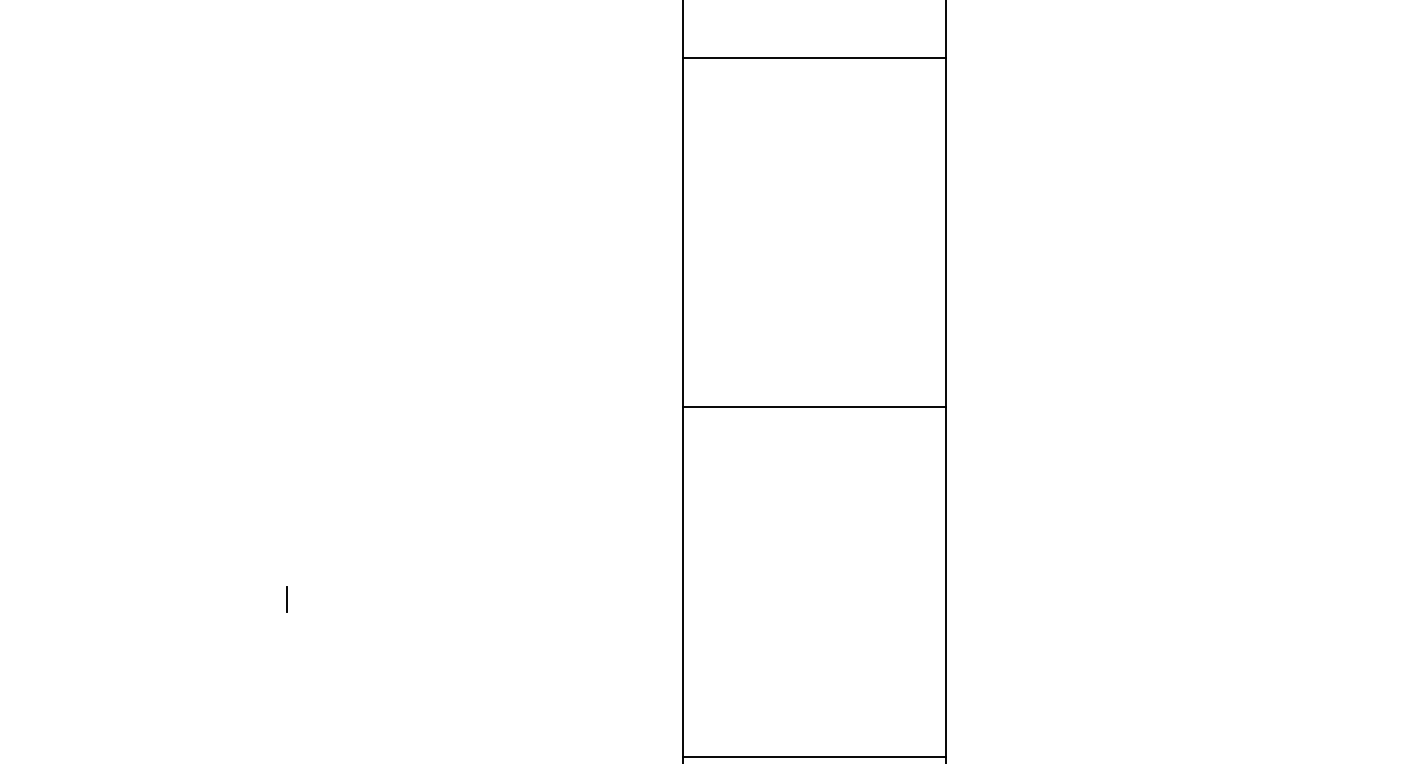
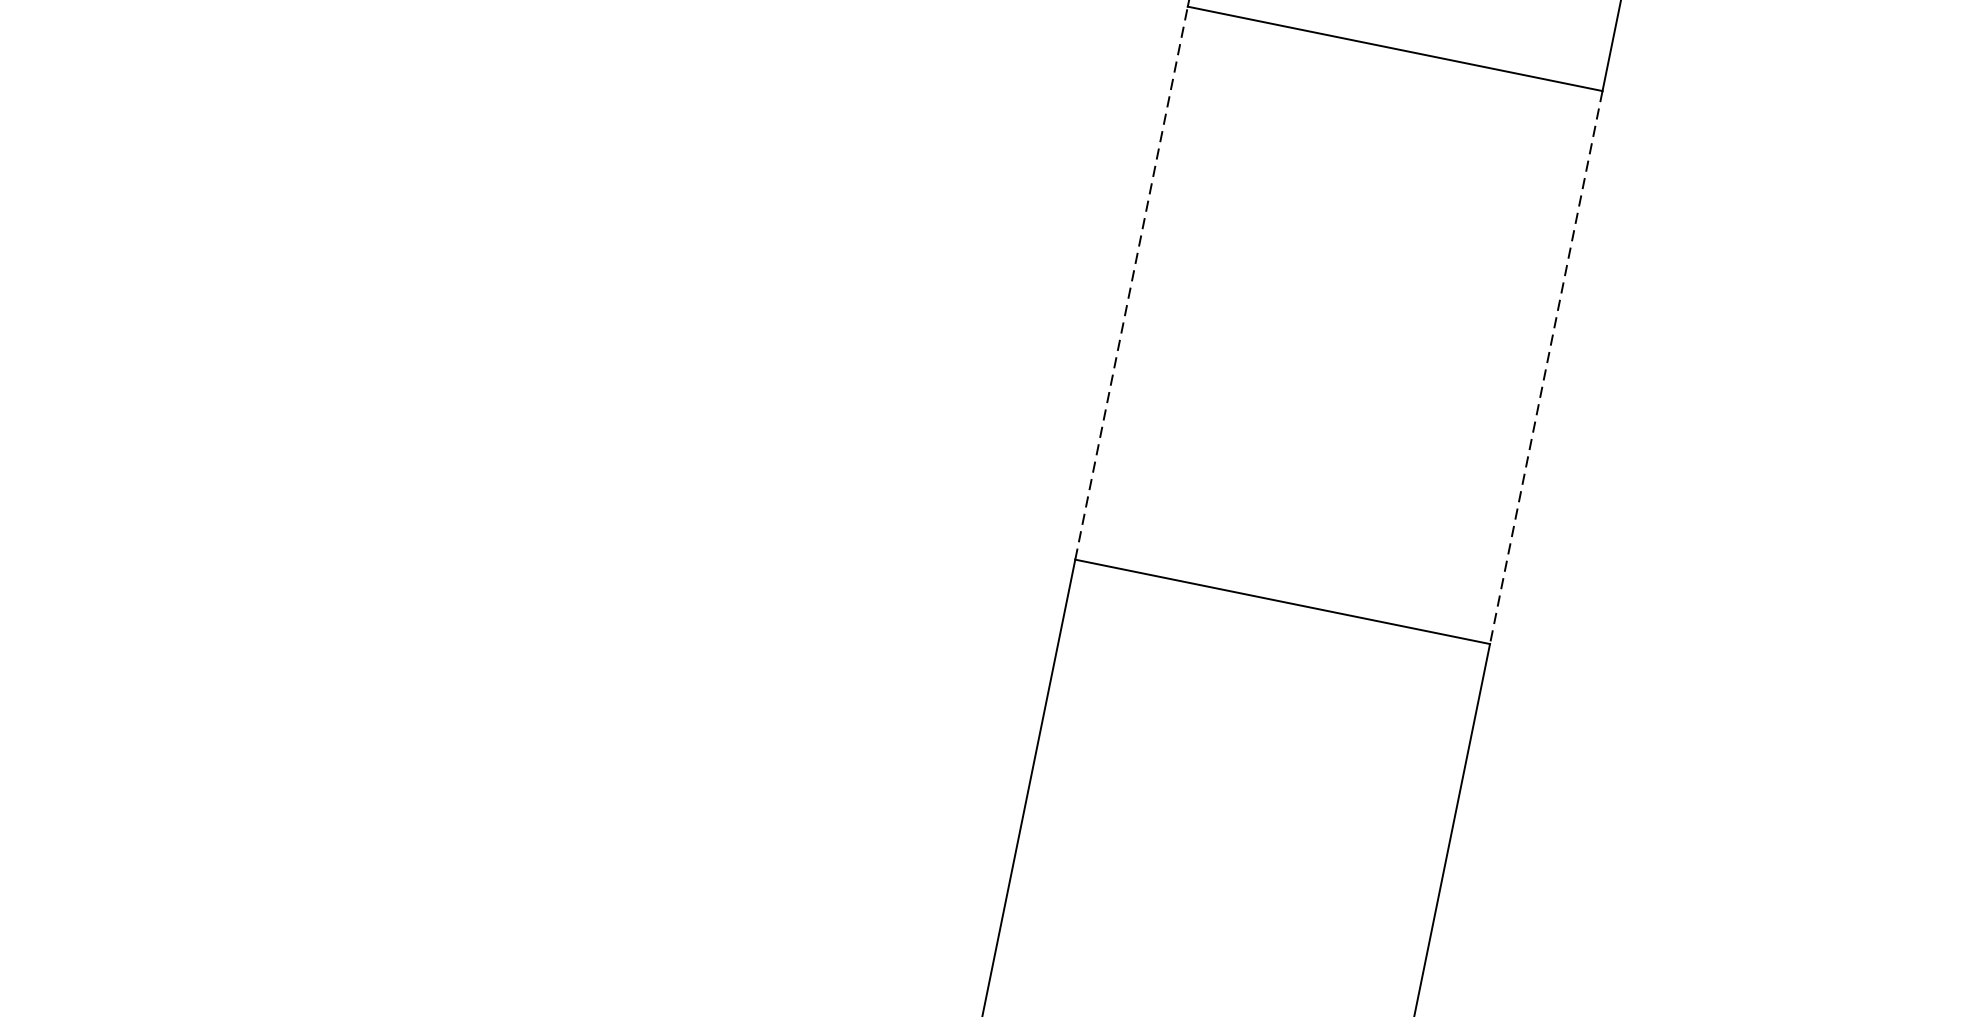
line: (683, 232) -> (1131, 283), solid -> dashed
line: (945, 232) -> (1546, 367), solid -> dashed
line: (286, 599) -> (385, 735), removed

